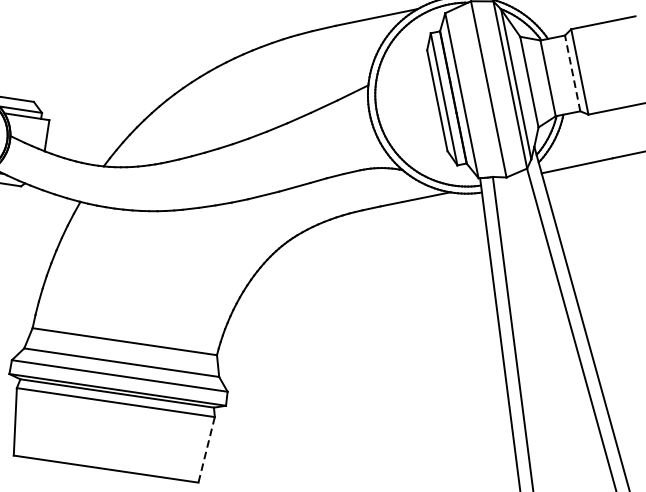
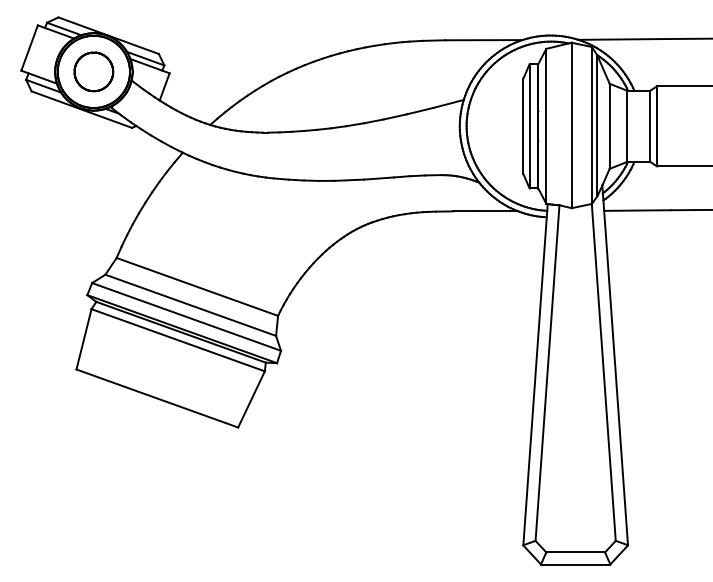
line: (572, 73) -> (650, 126), dashed -> solid
line: (206, 449) -> (251, 399), dashed -> solid

